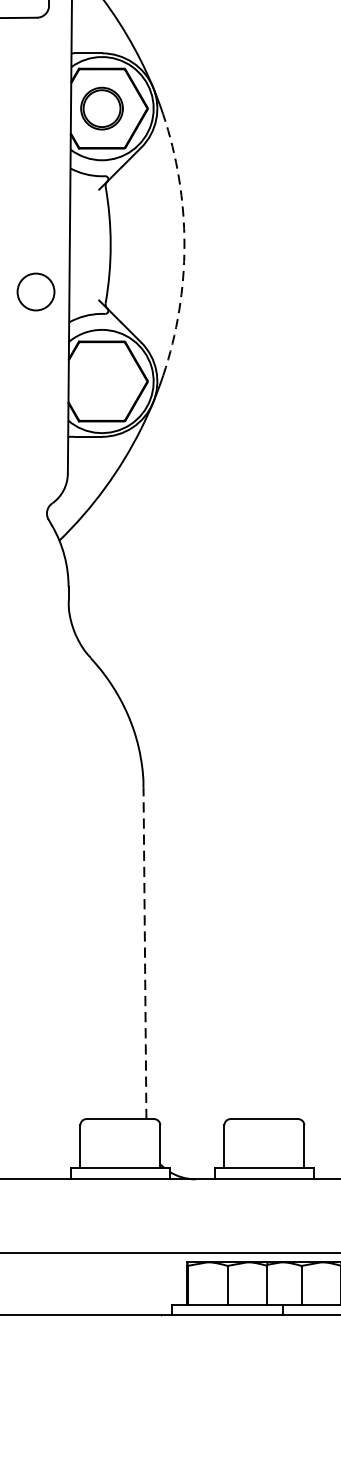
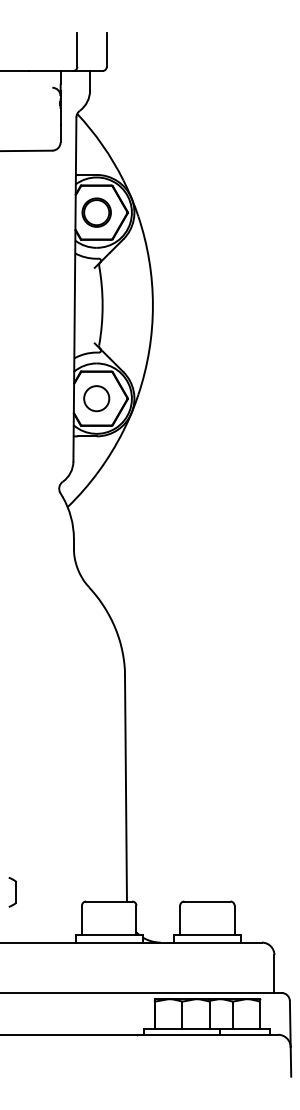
arc: (183, 244) -> (152, 305), dashed -> solid
circle: (35, 291) -> (96, 398), moved
line: (145, 953) -> (126, 788), dashed -> solid

